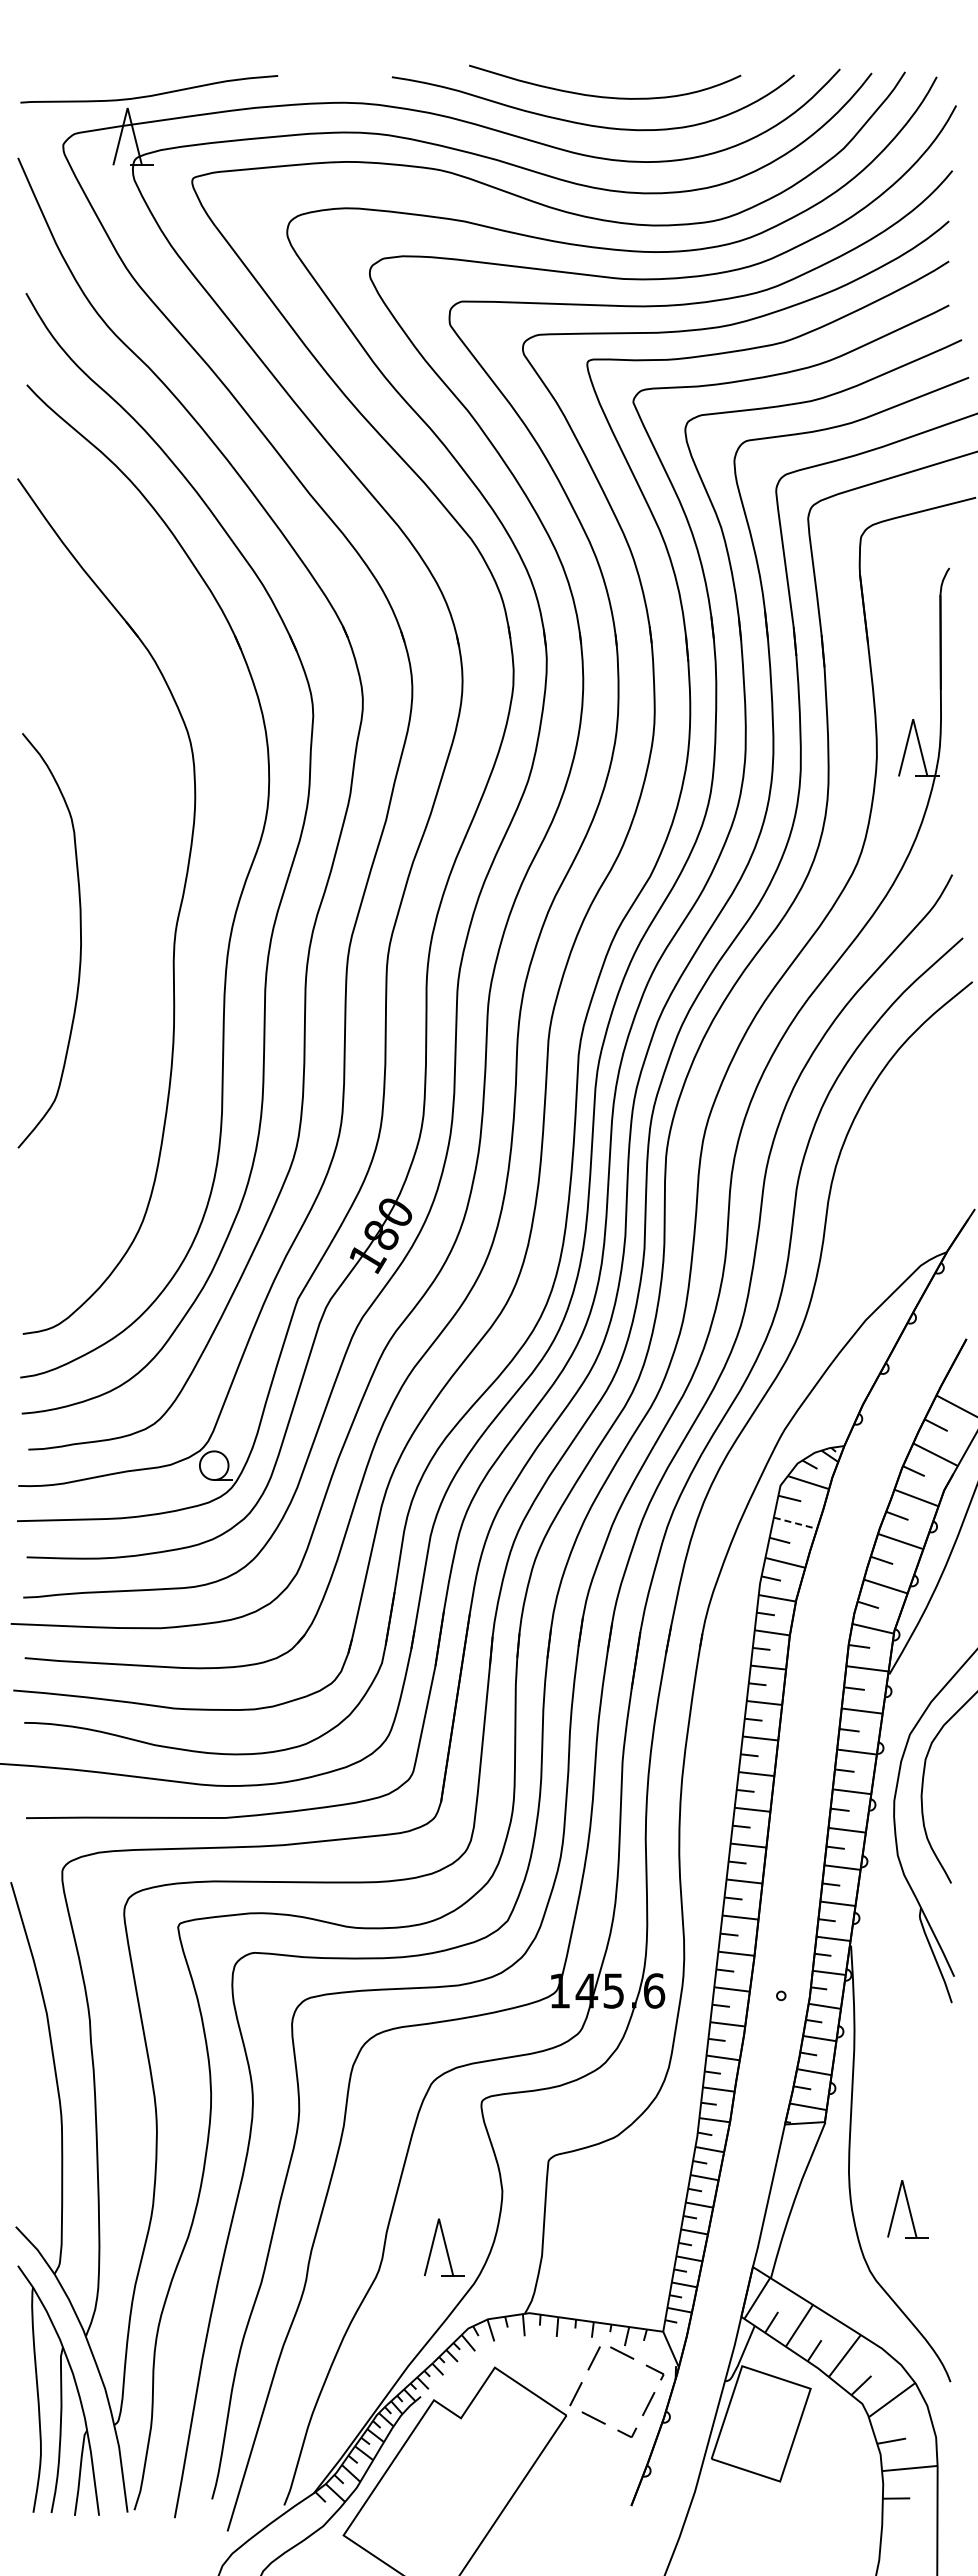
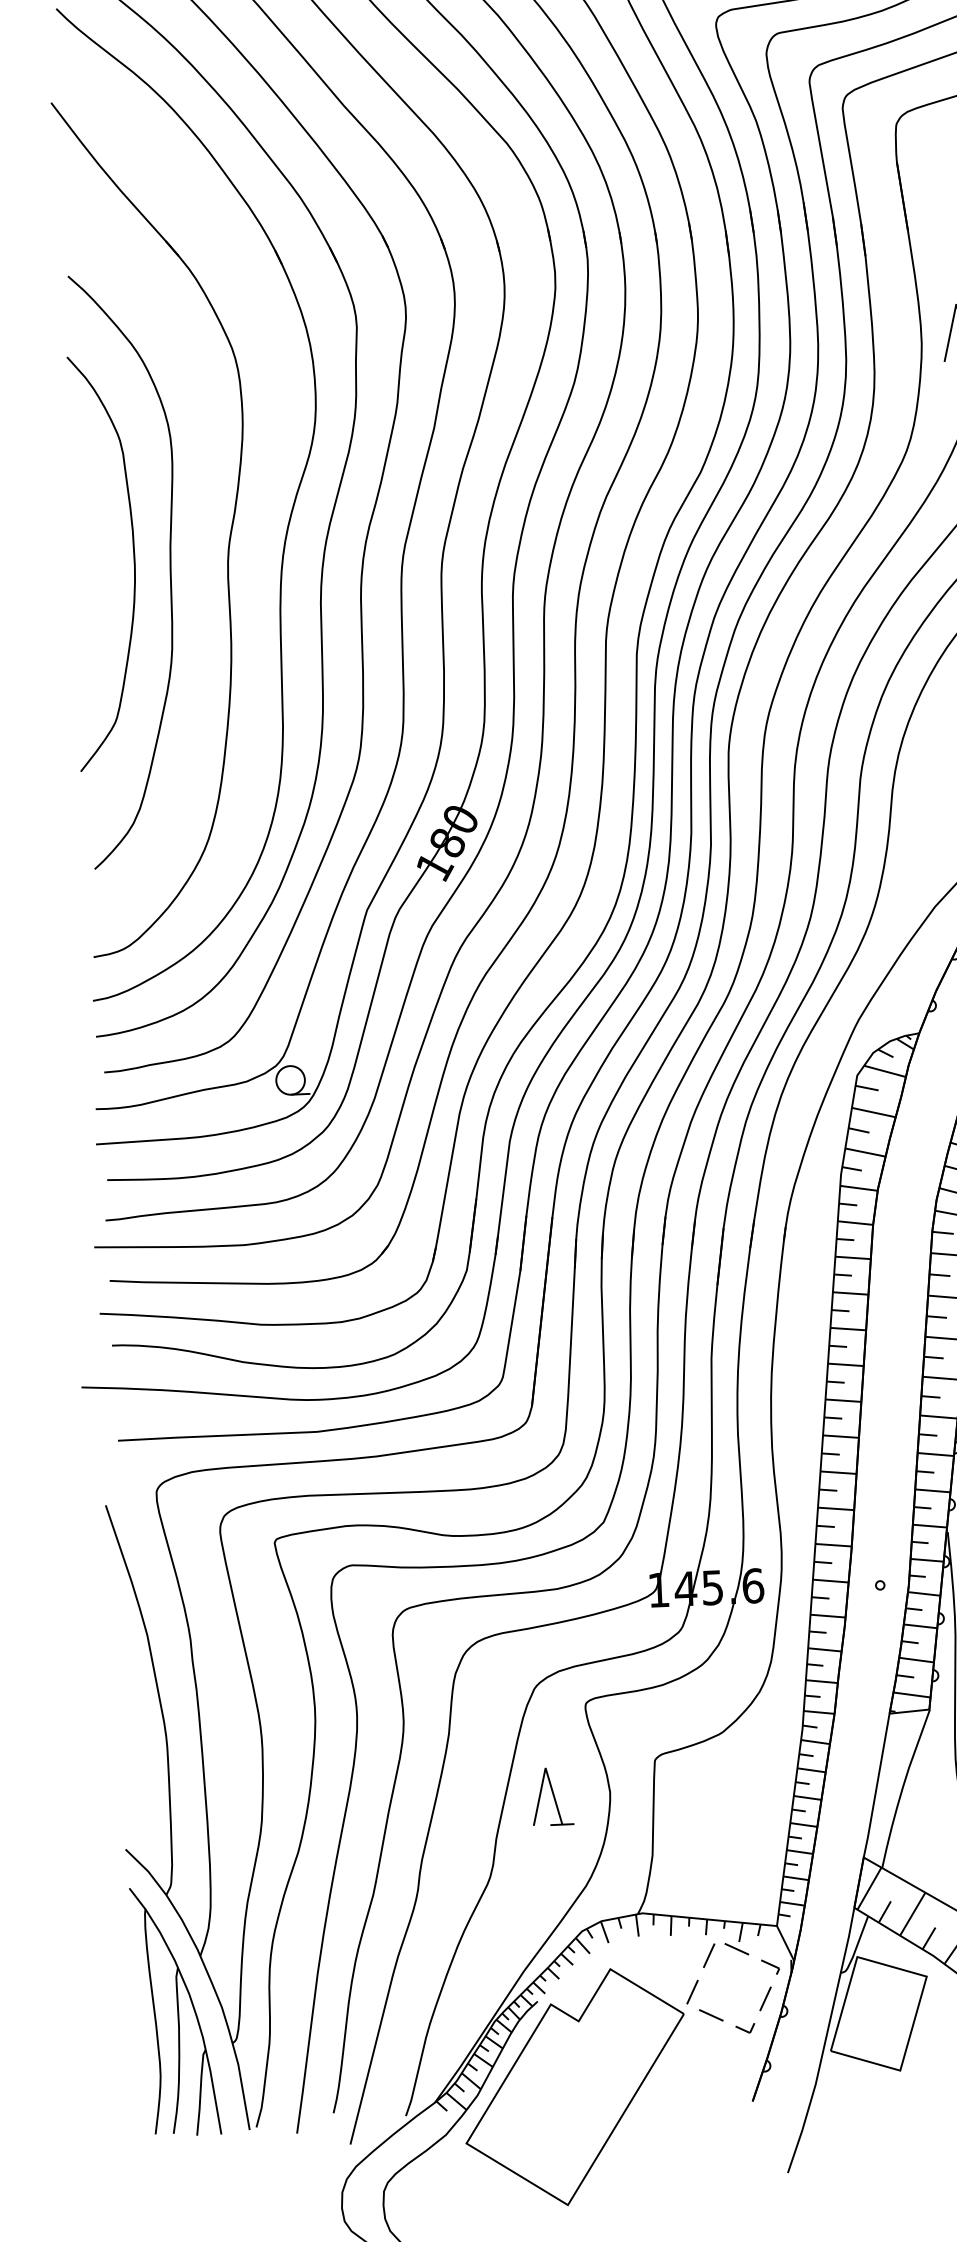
curve: (115, 949) -> (169, 569), added
line: (795, 1523) -> (873, 1112), dashed -> solid
part: (443, 2247) -> (551, 1796), moved

